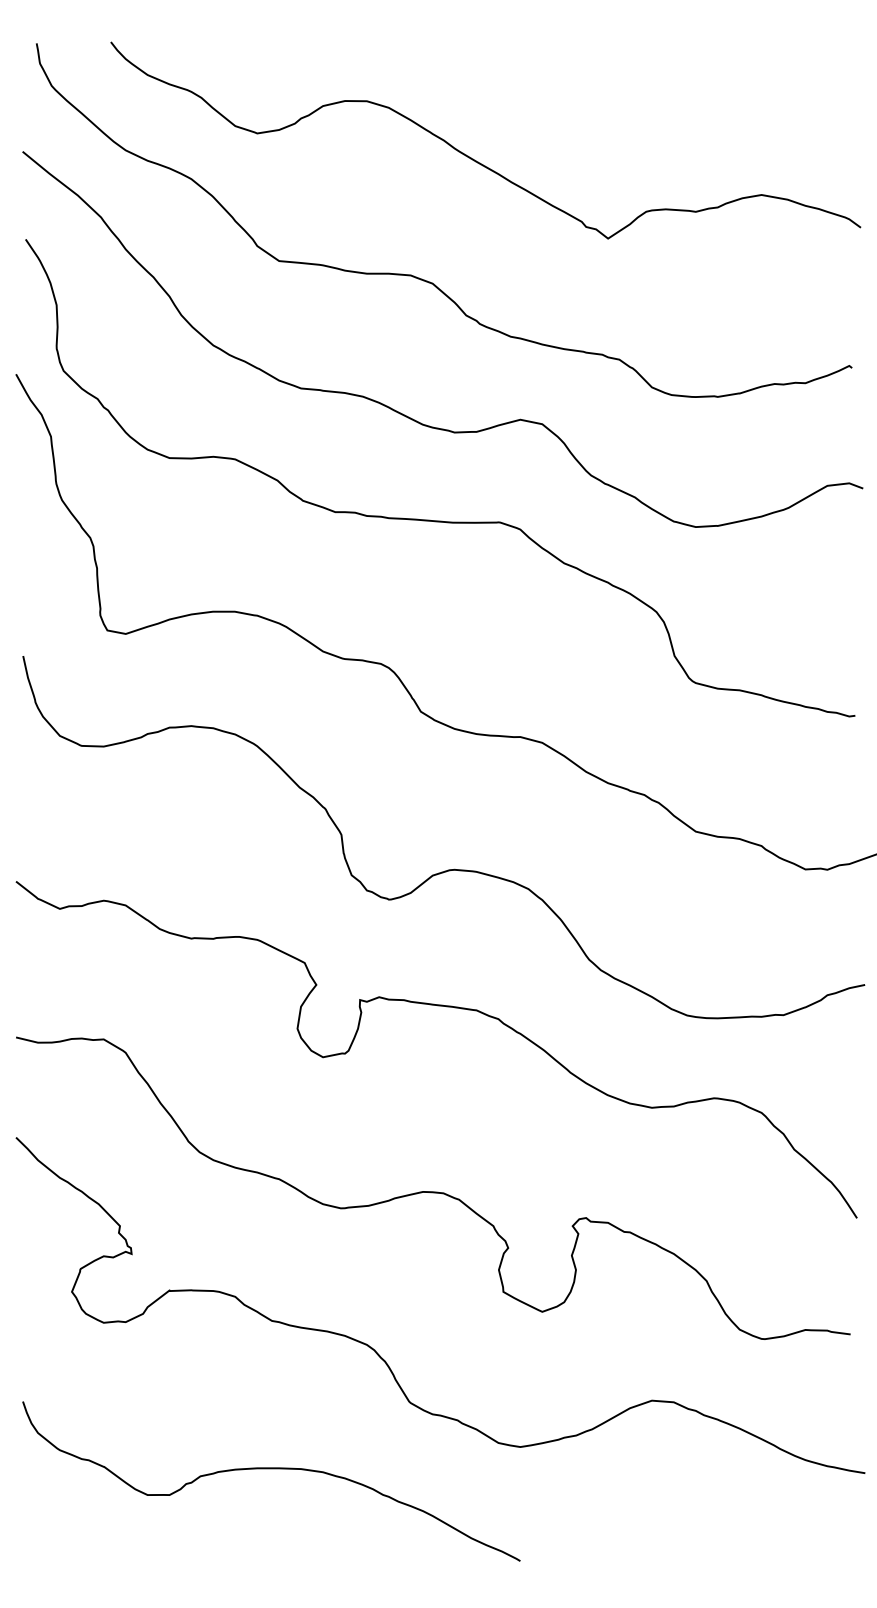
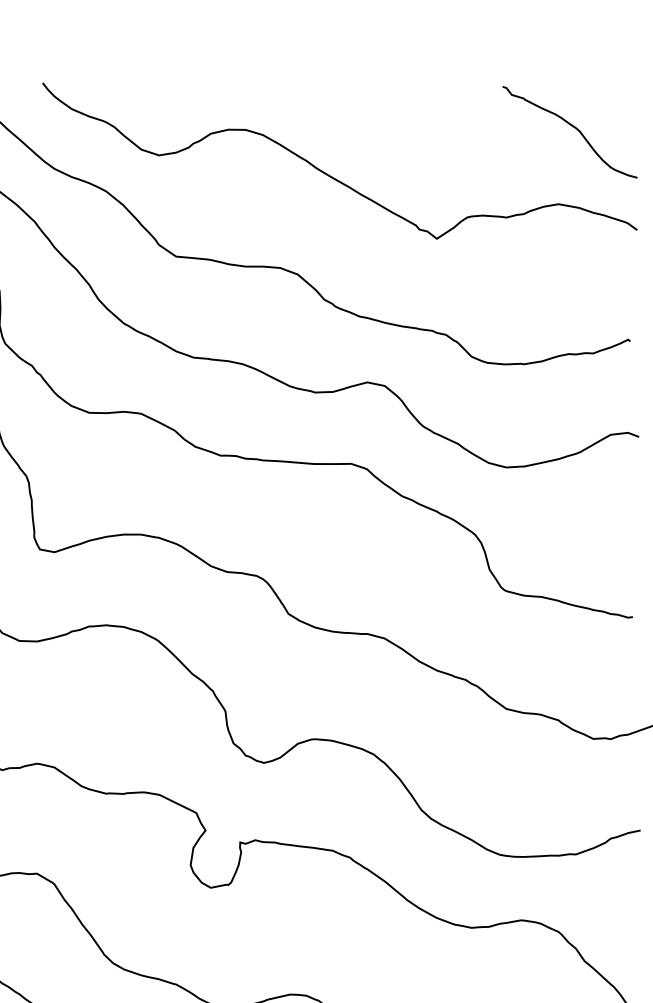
curve: (780, 98) -> (573, 127), added

